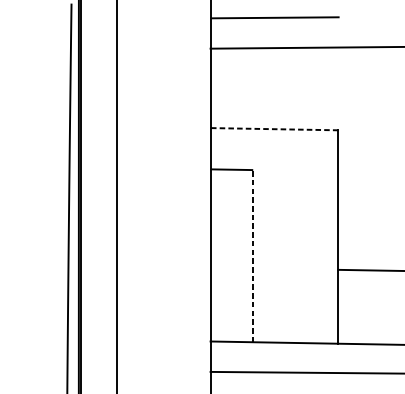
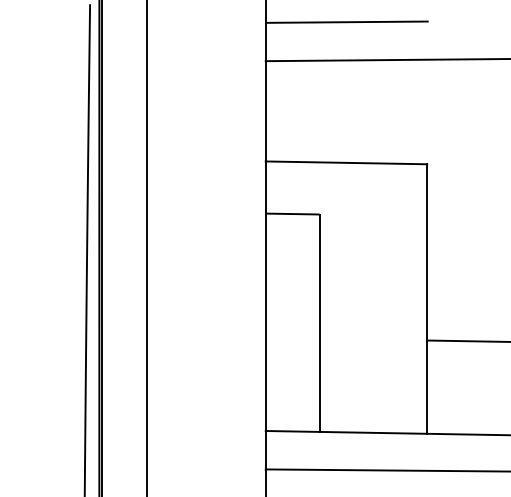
line: (274, 128) -> (346, 162), dashed -> solid
line: (253, 256) -> (319, 323), dashed -> solid

